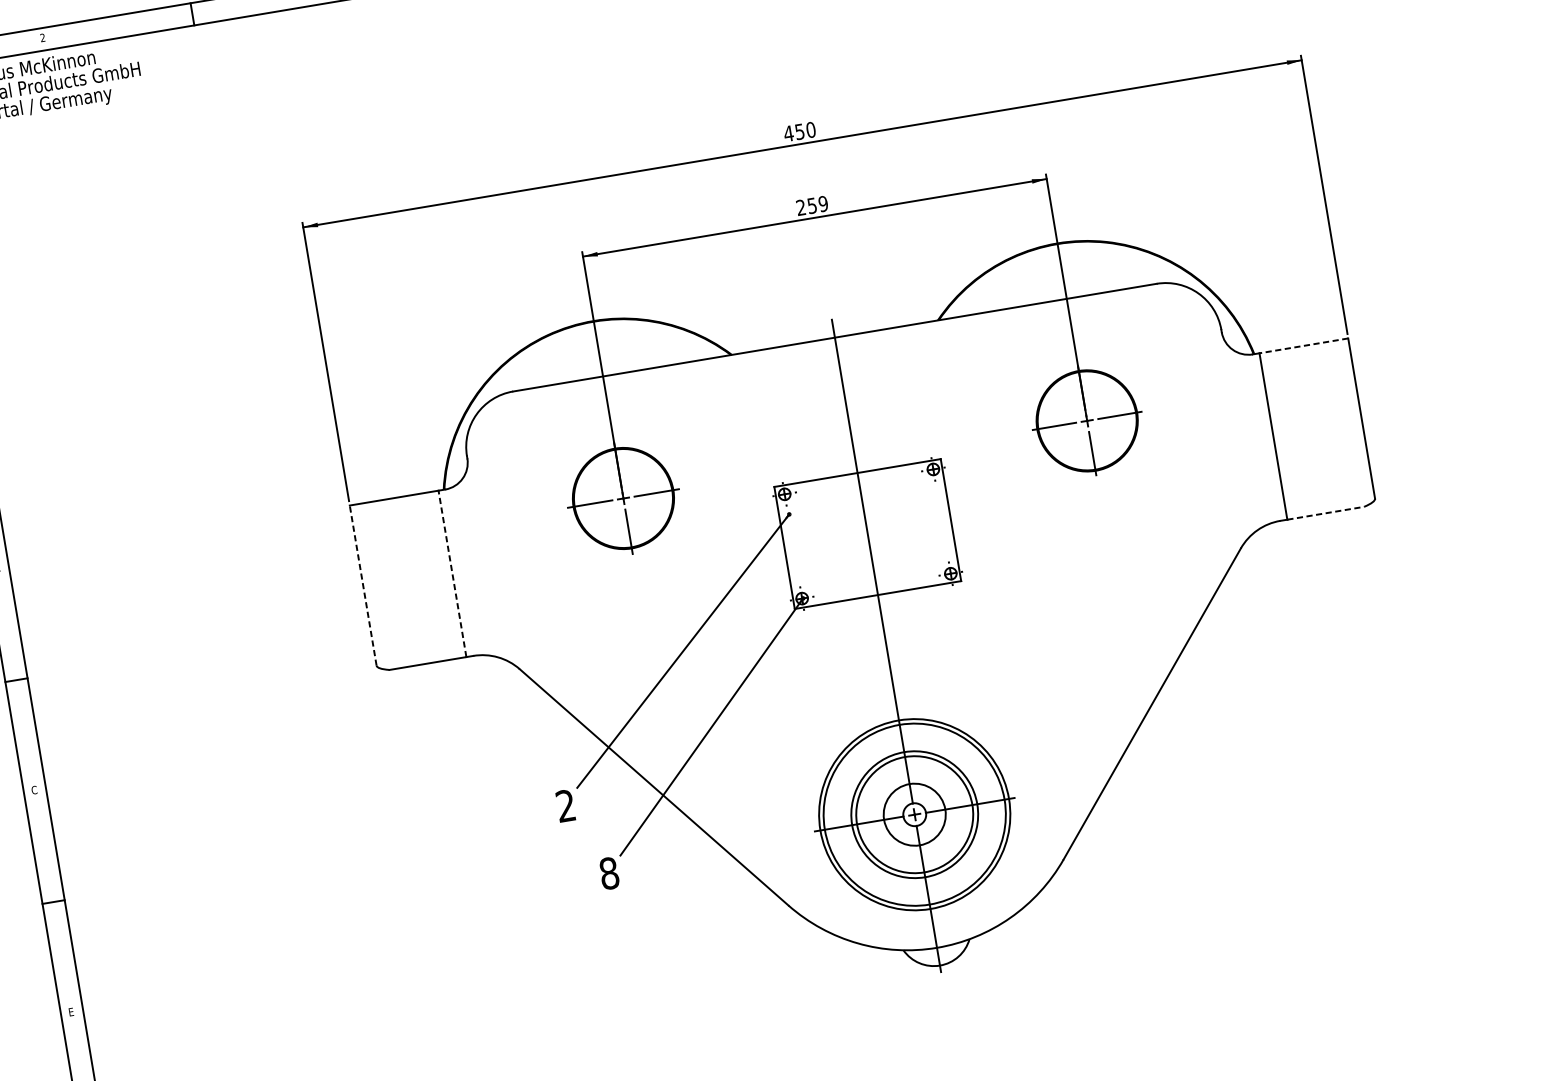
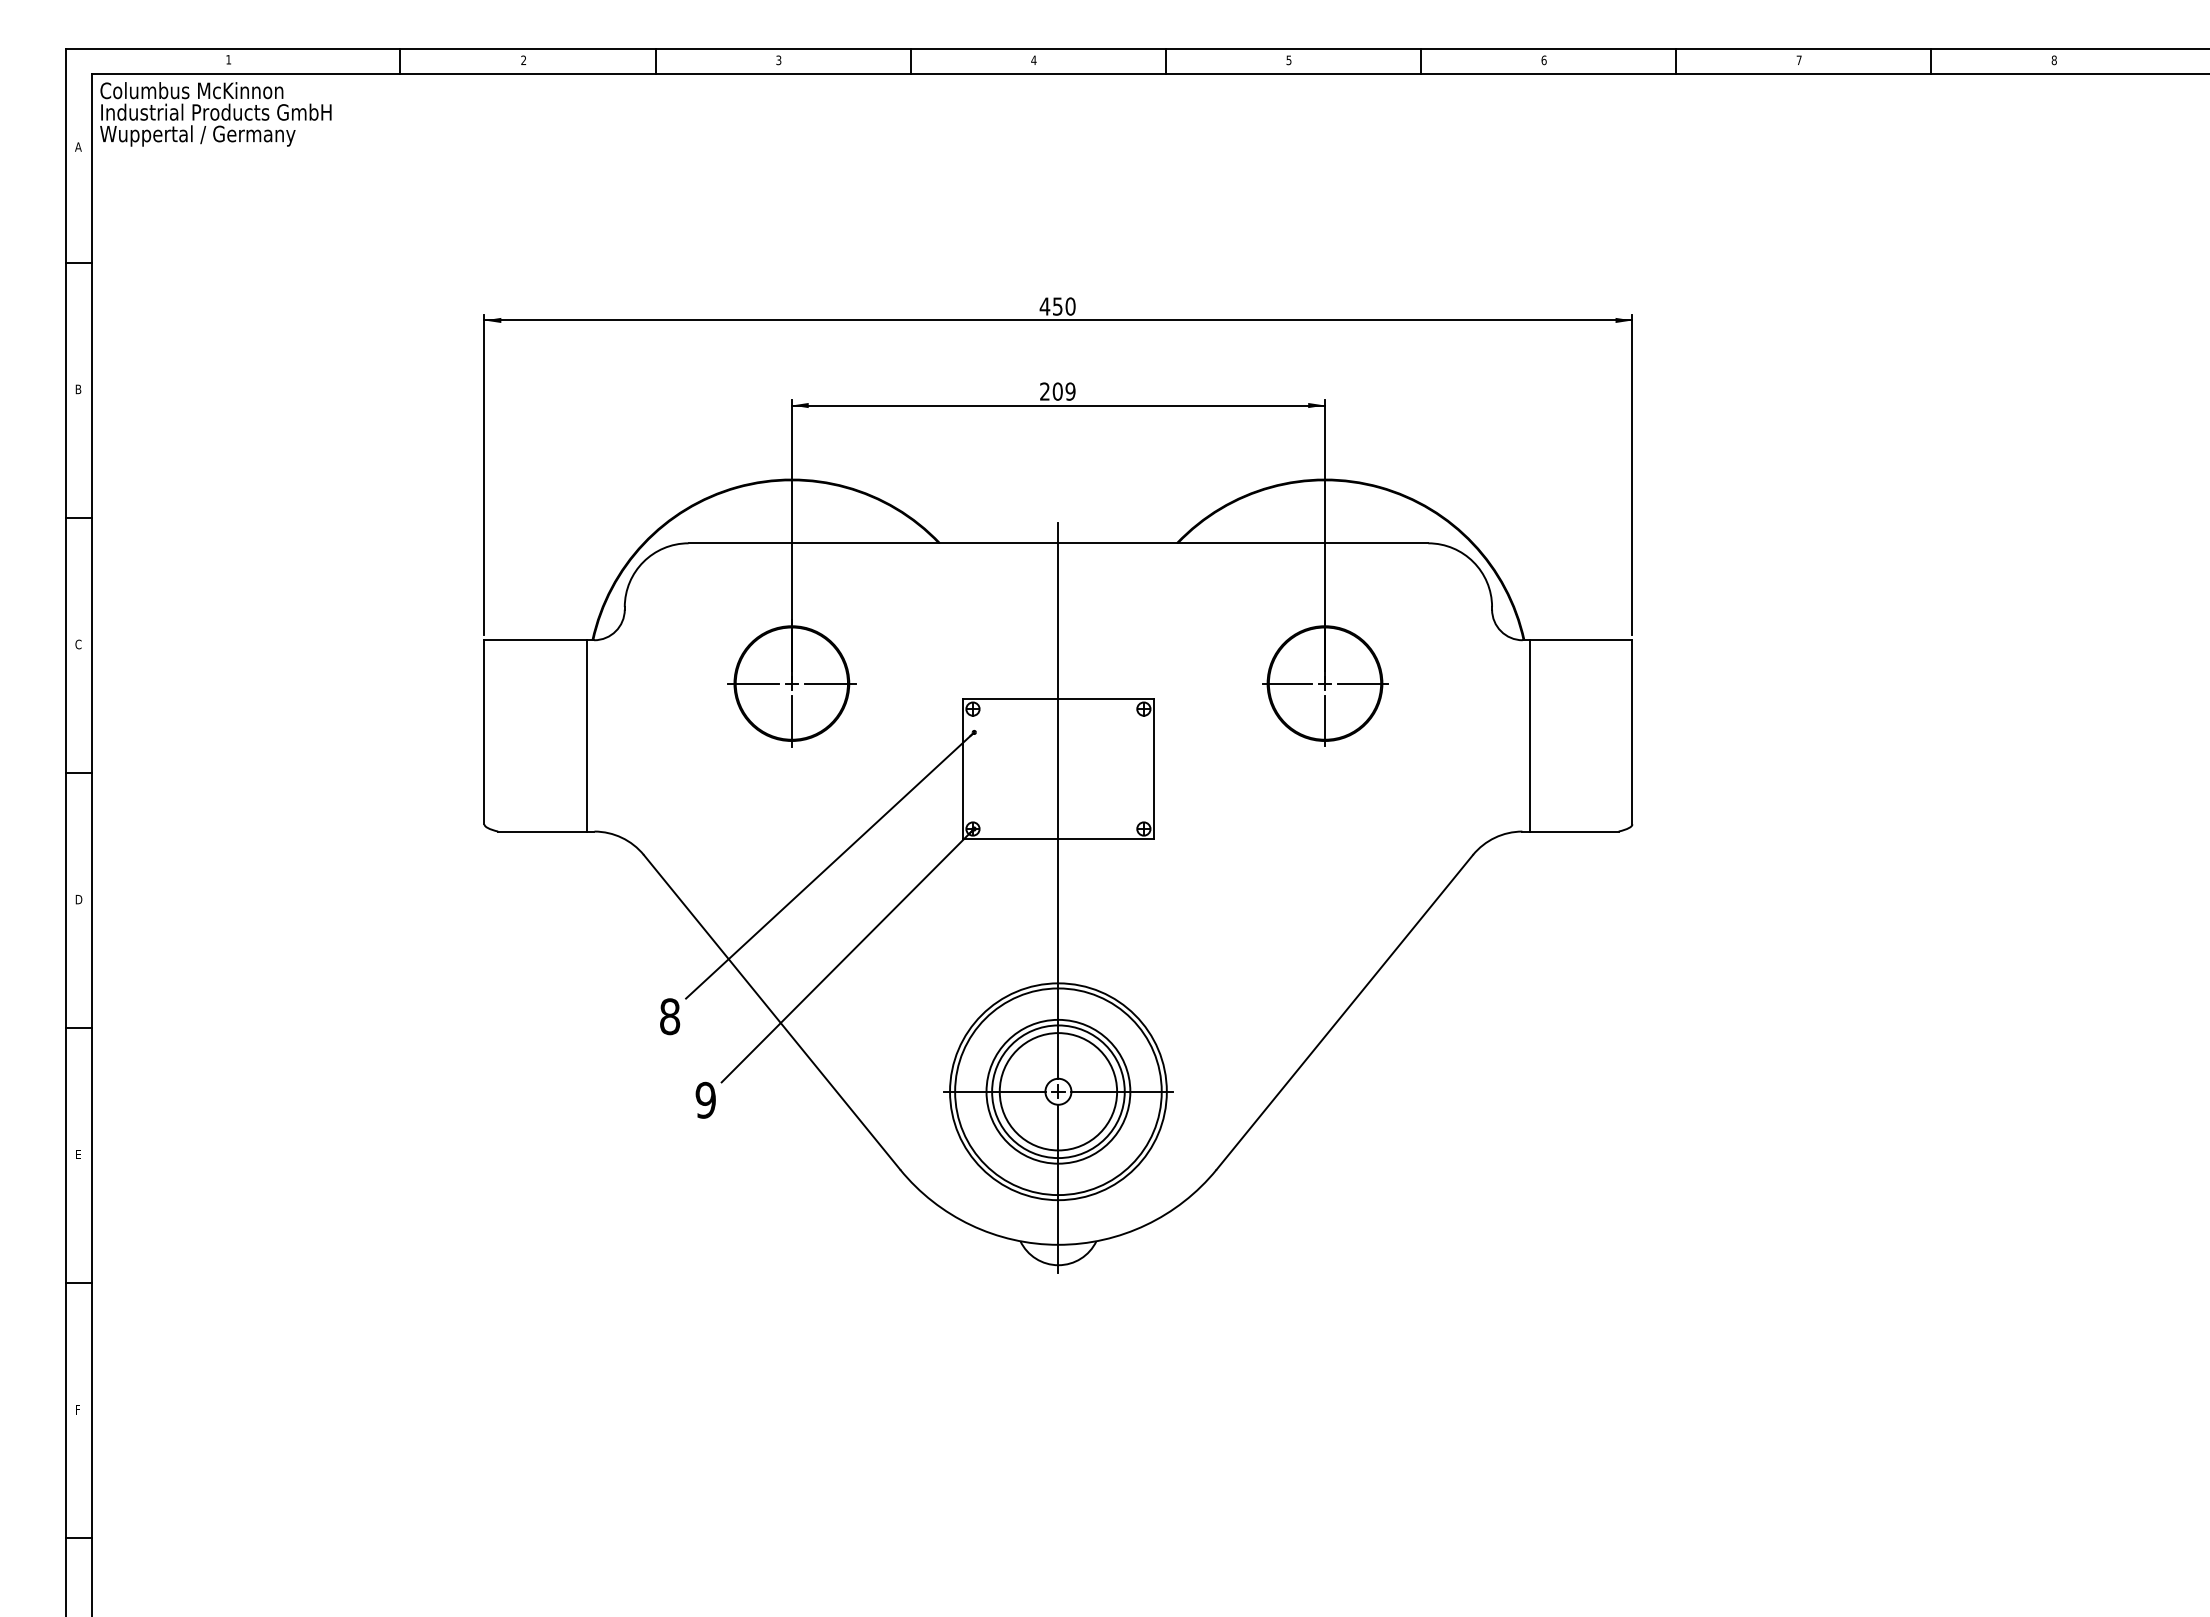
text: (42, 37) -> (228, 59), 2 -> 1
text: (811, 205) -> (1057, 391), 259 -> 209
line: (1303, 346) -> (1580, 640), dashed -> solid
line: (1326, 513) -> (1575, 831), dashed -> solid
line: (452, 573) -> (586, 735), dashed -> solid
line: (363, 584) -> (484, 731), dashed -> solid
text: (34, 790) -> (78, 899), C -> D
text: (566, 805) -> (670, 1016), 2 -> 8
circle: (914, 814) -> (1058, 1091), size x1.67
text: (609, 873) -> (705, 1100), 8 -> 9

